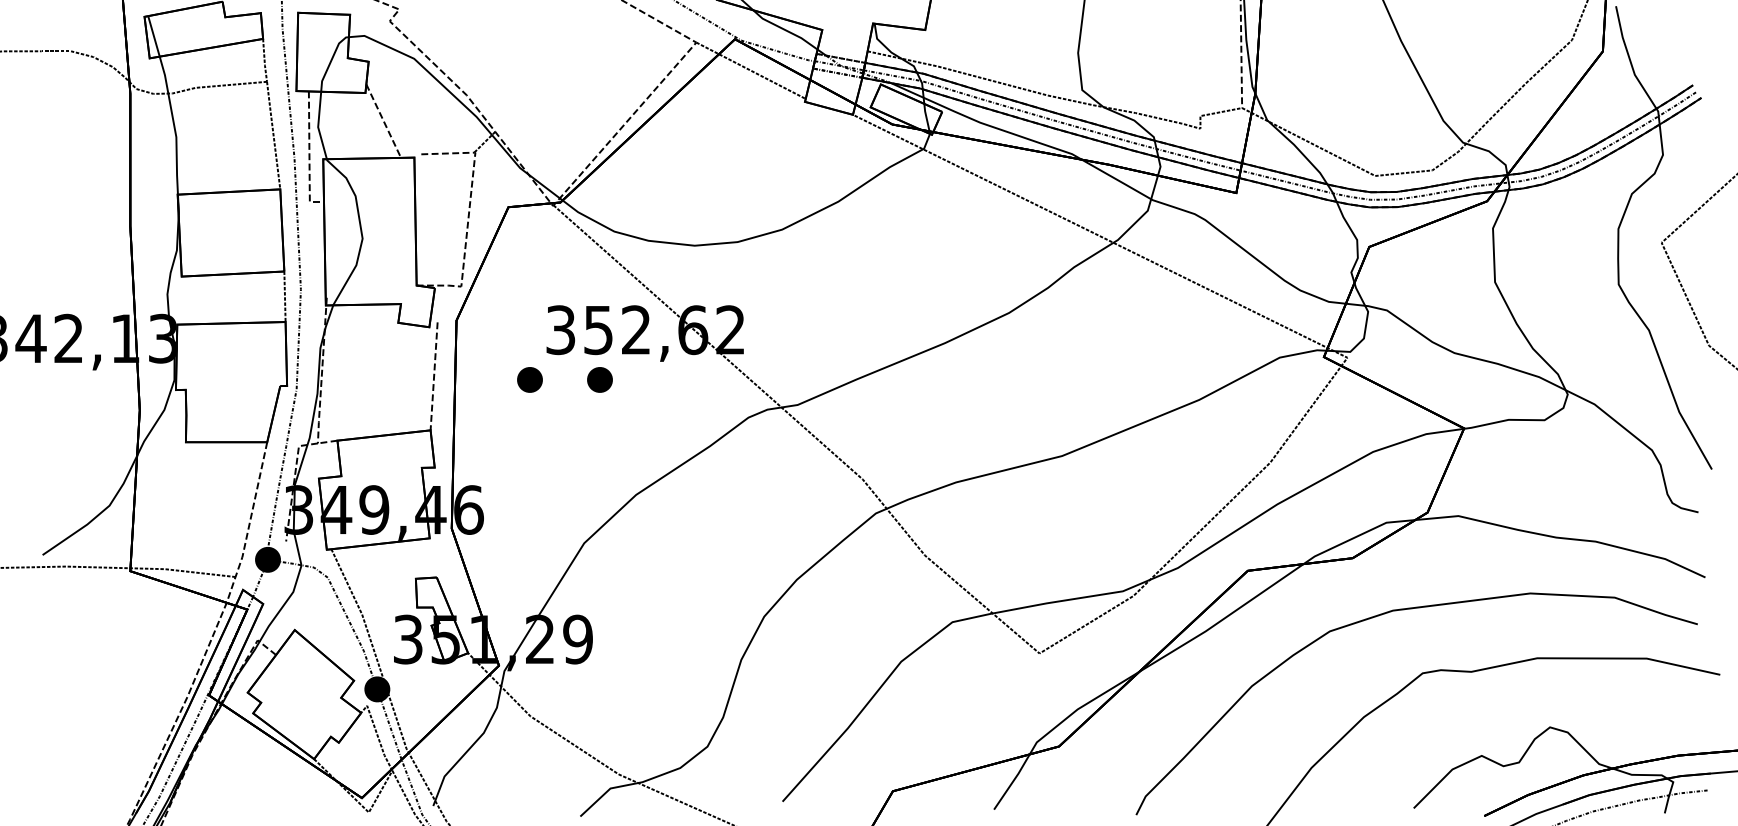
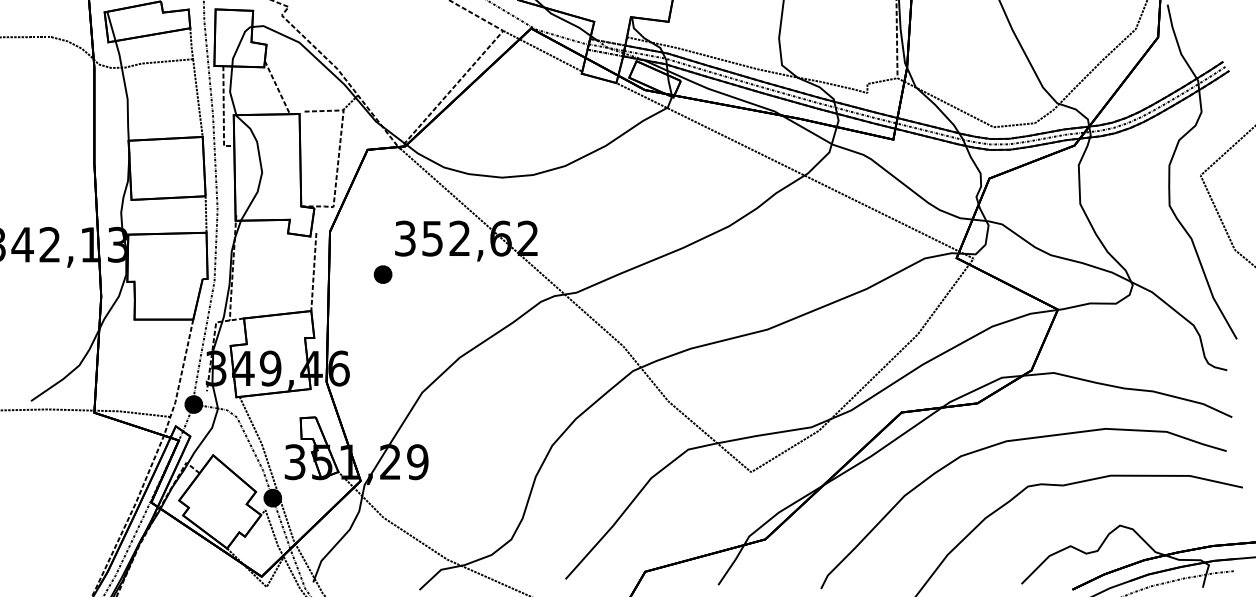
part: (599, 379) -> (433, 274), removed

